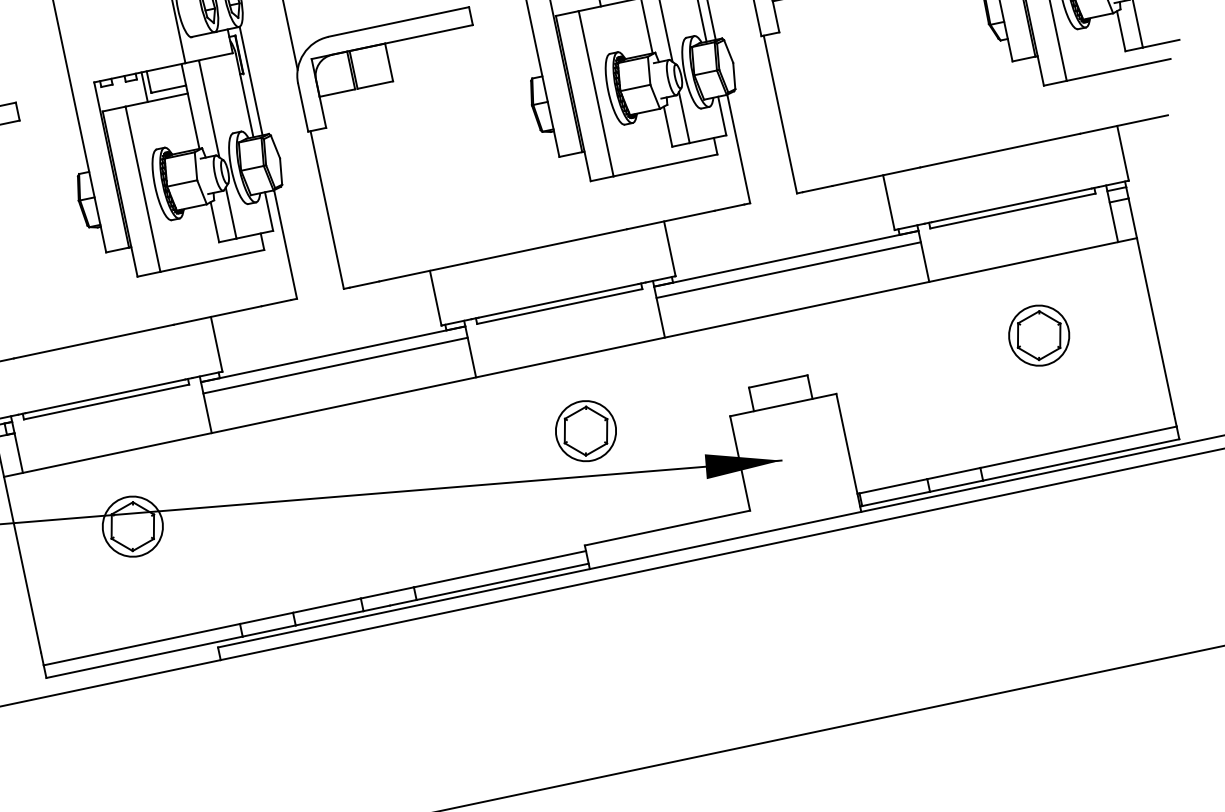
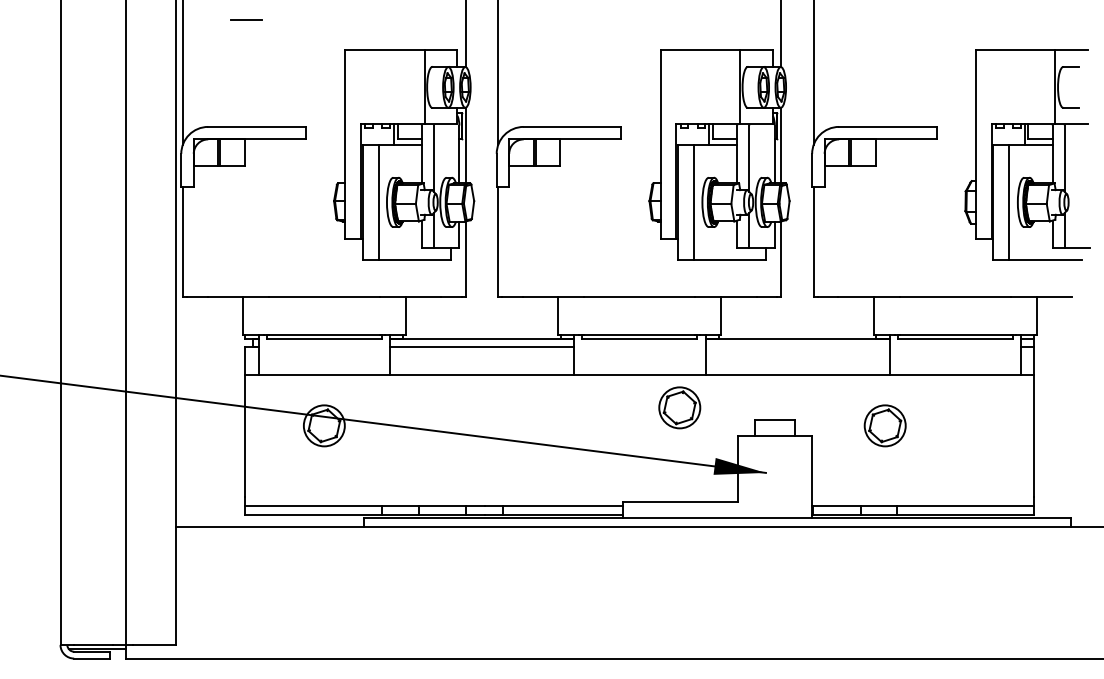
line: (788, 270) -> (797, 347), removed
part: (1038, 335) -> (884, 425), moved
part: (585, 430) -> (679, 407), moved

